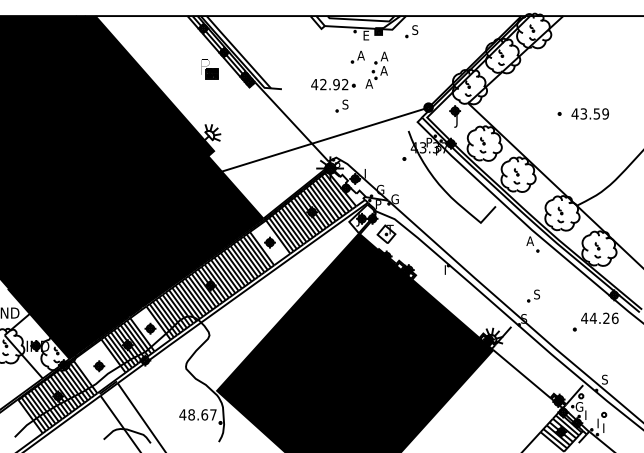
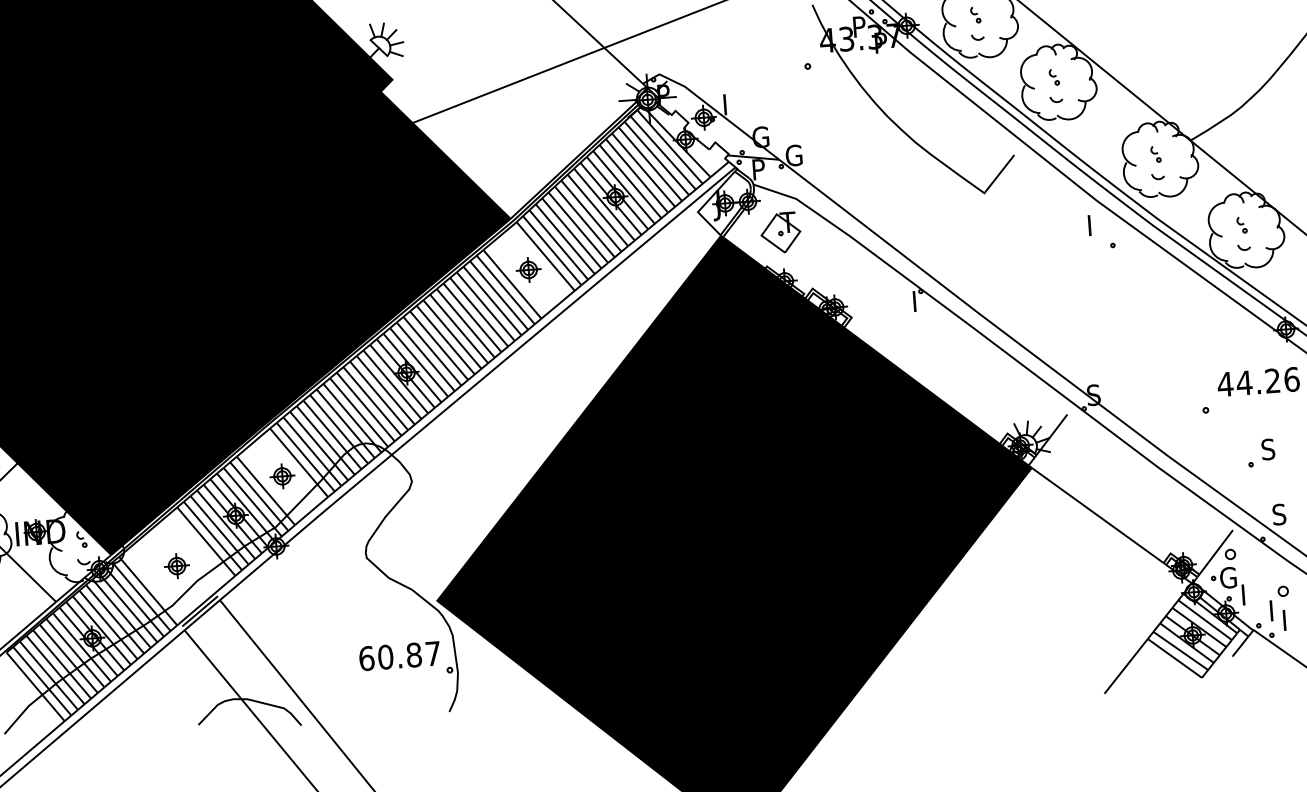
text: (529, 240) -> (1092, 223), A -> I
part: (533, 295) -> (1260, 452), moved
text: (193, 414) -> (389, 656), 48.67 -> 60.87

